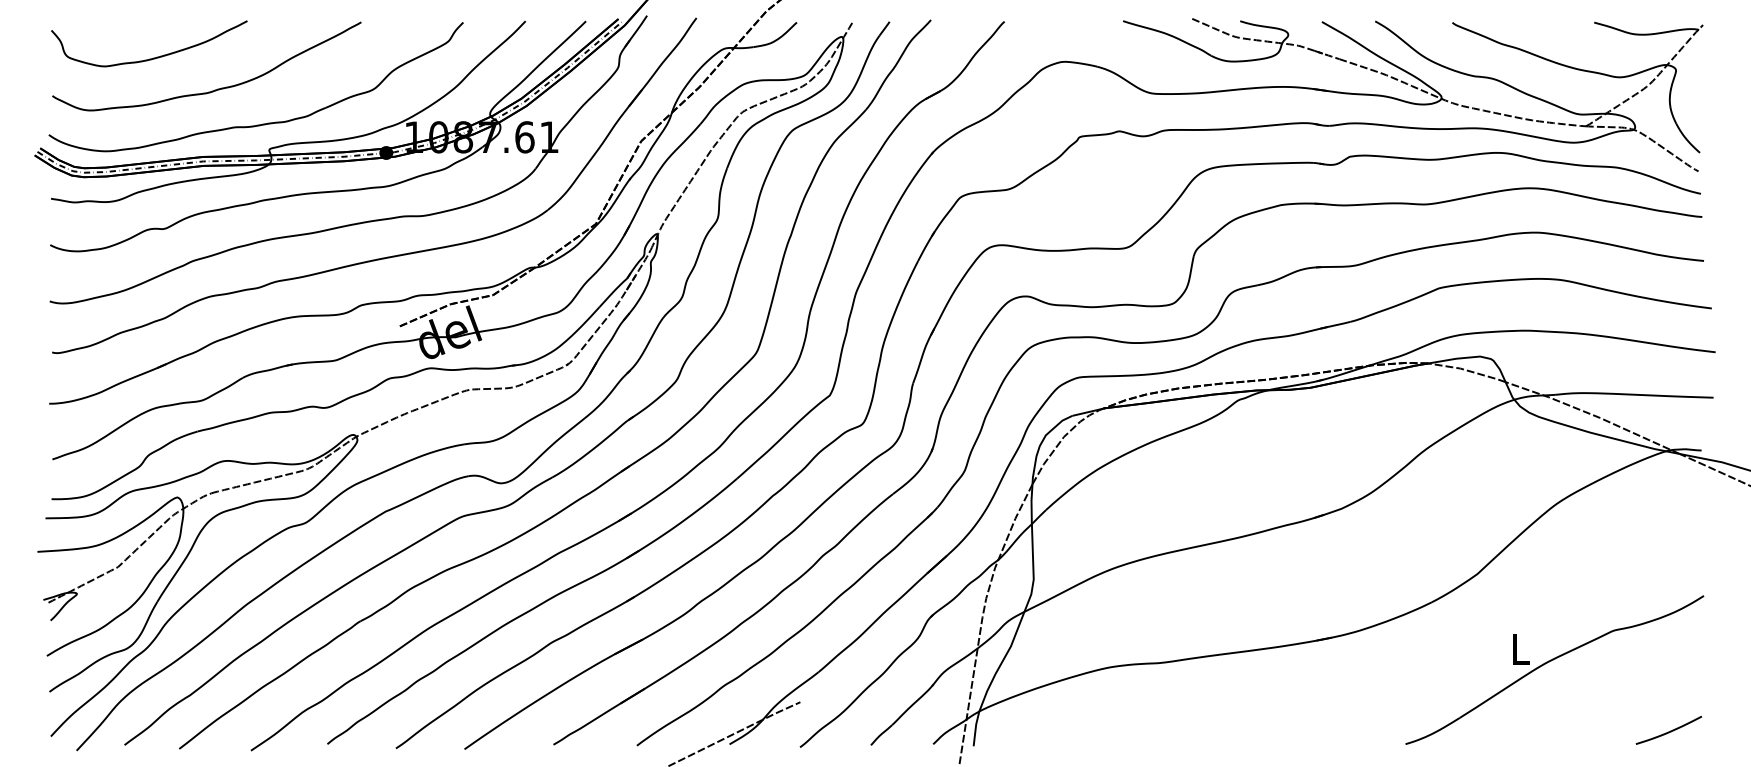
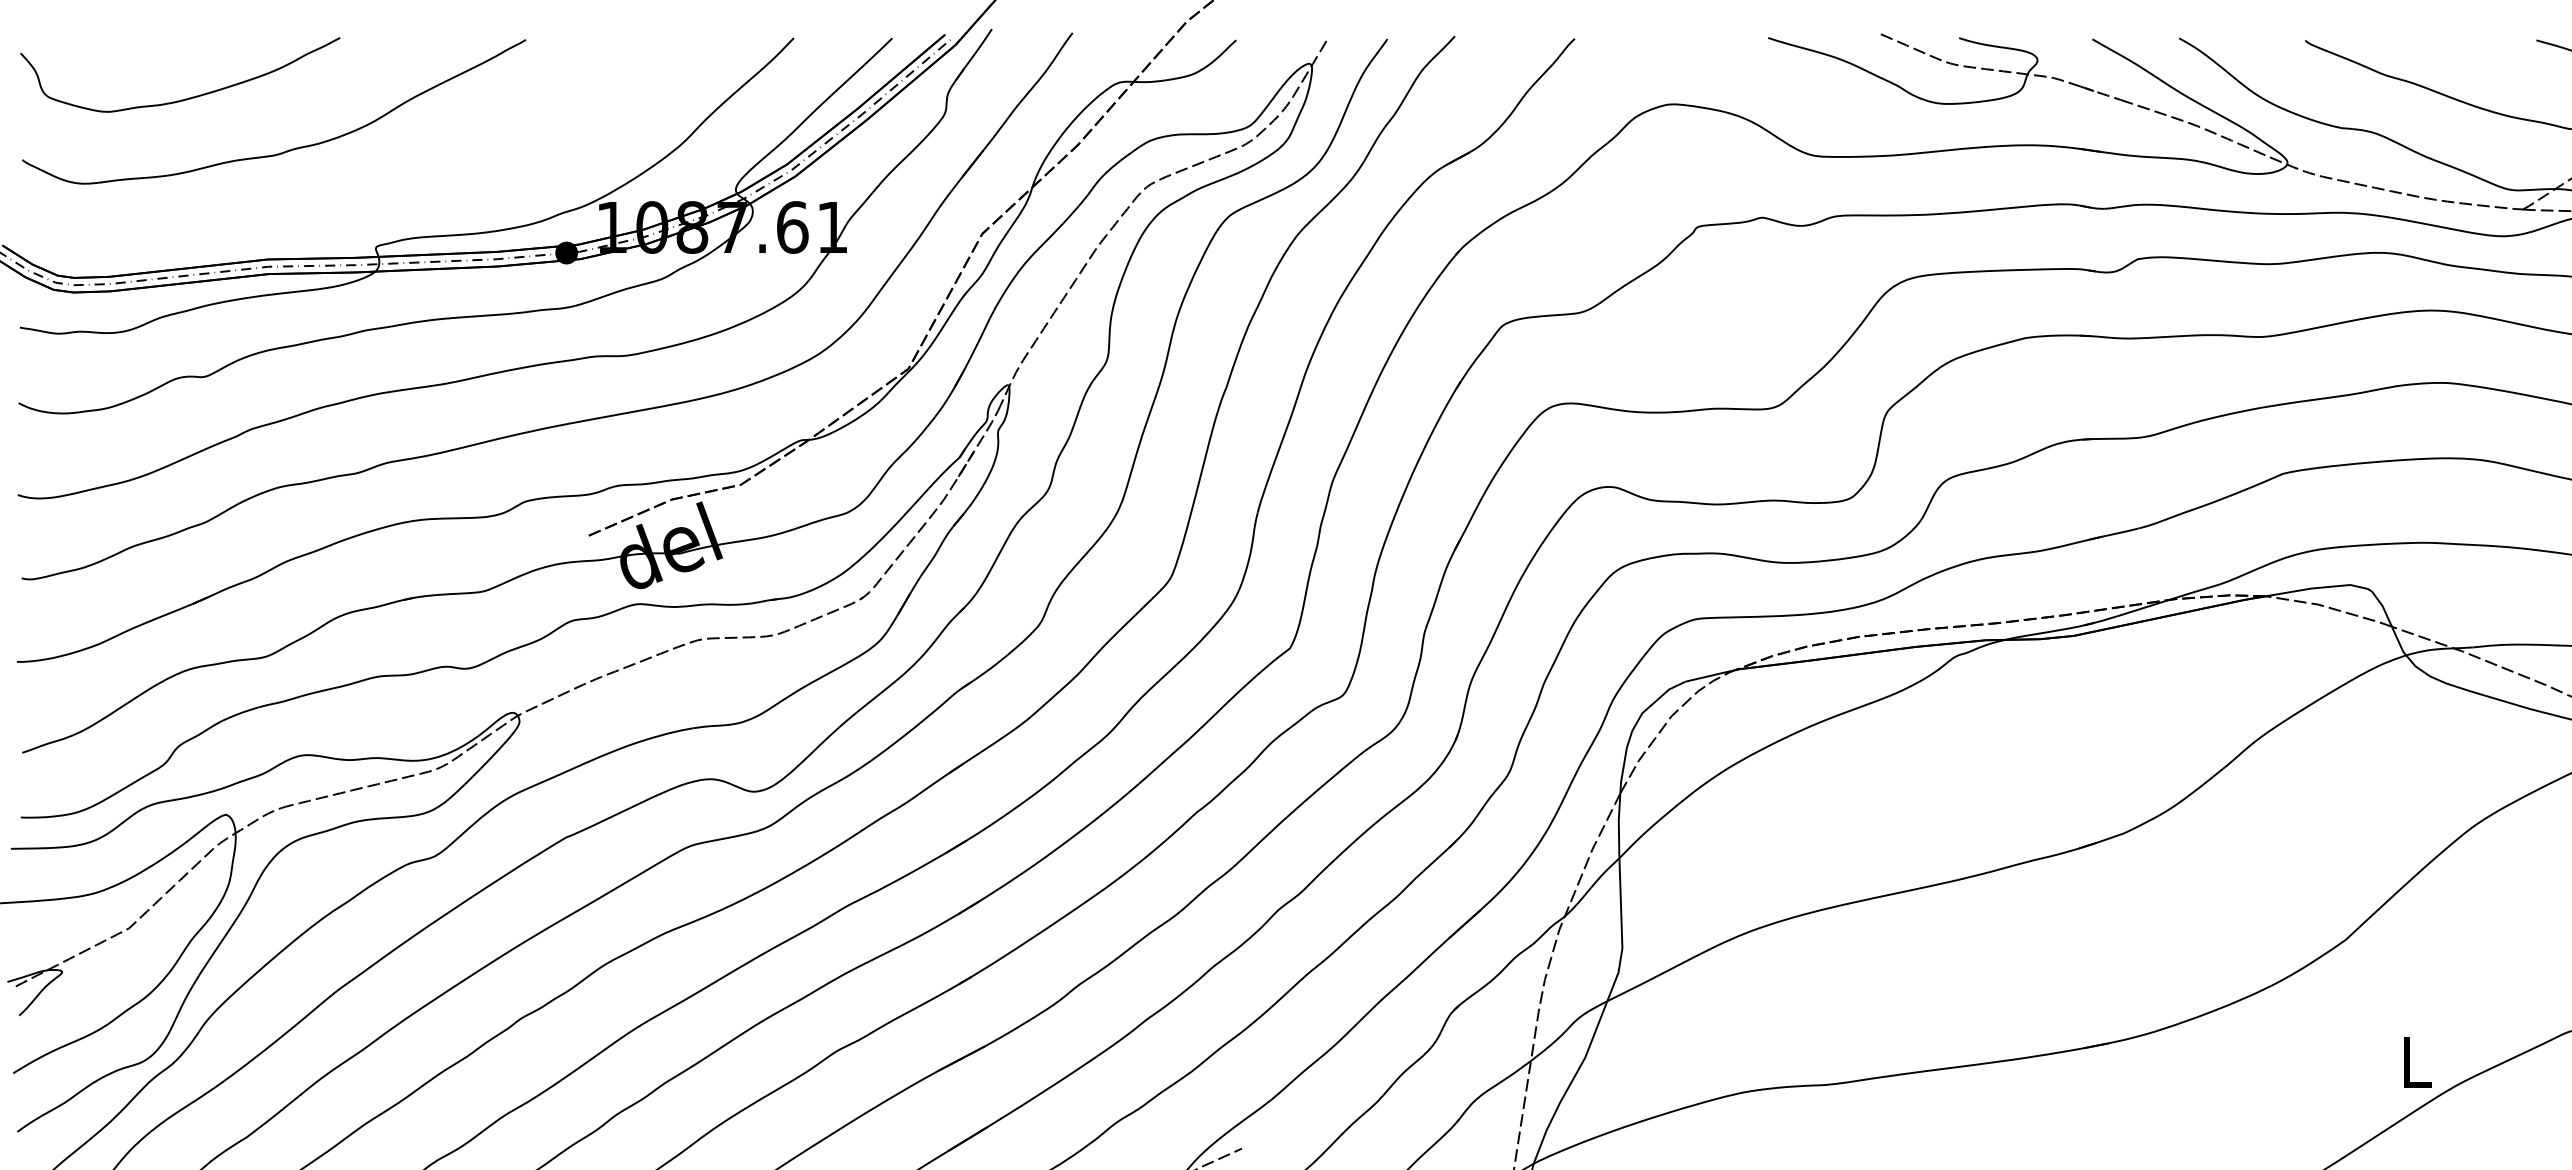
part: (262, 123) -> (364, 204), removed

